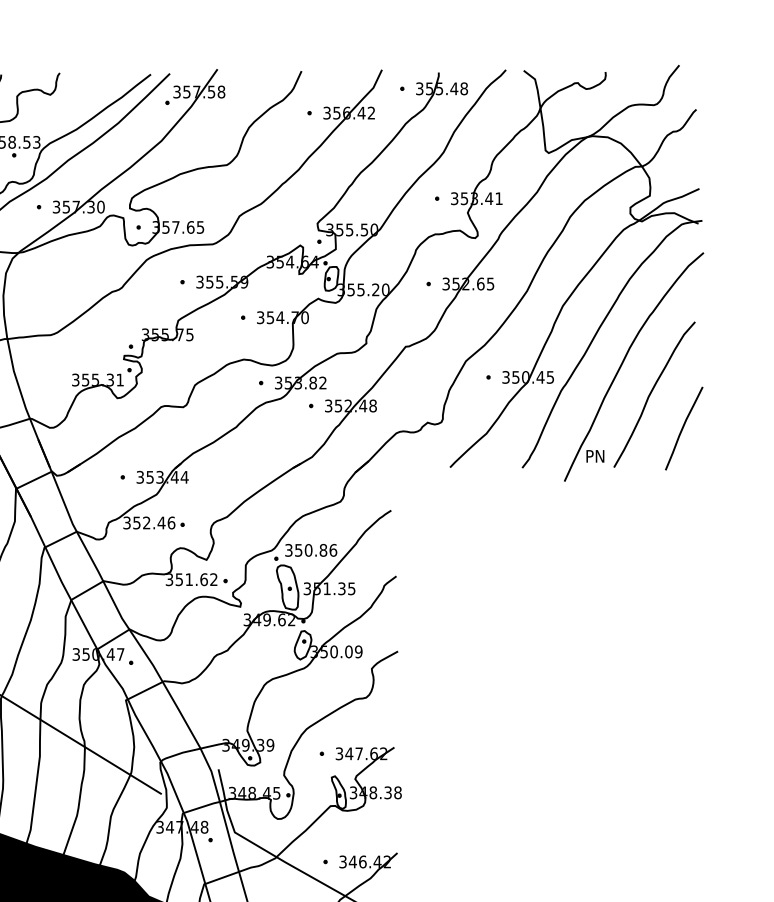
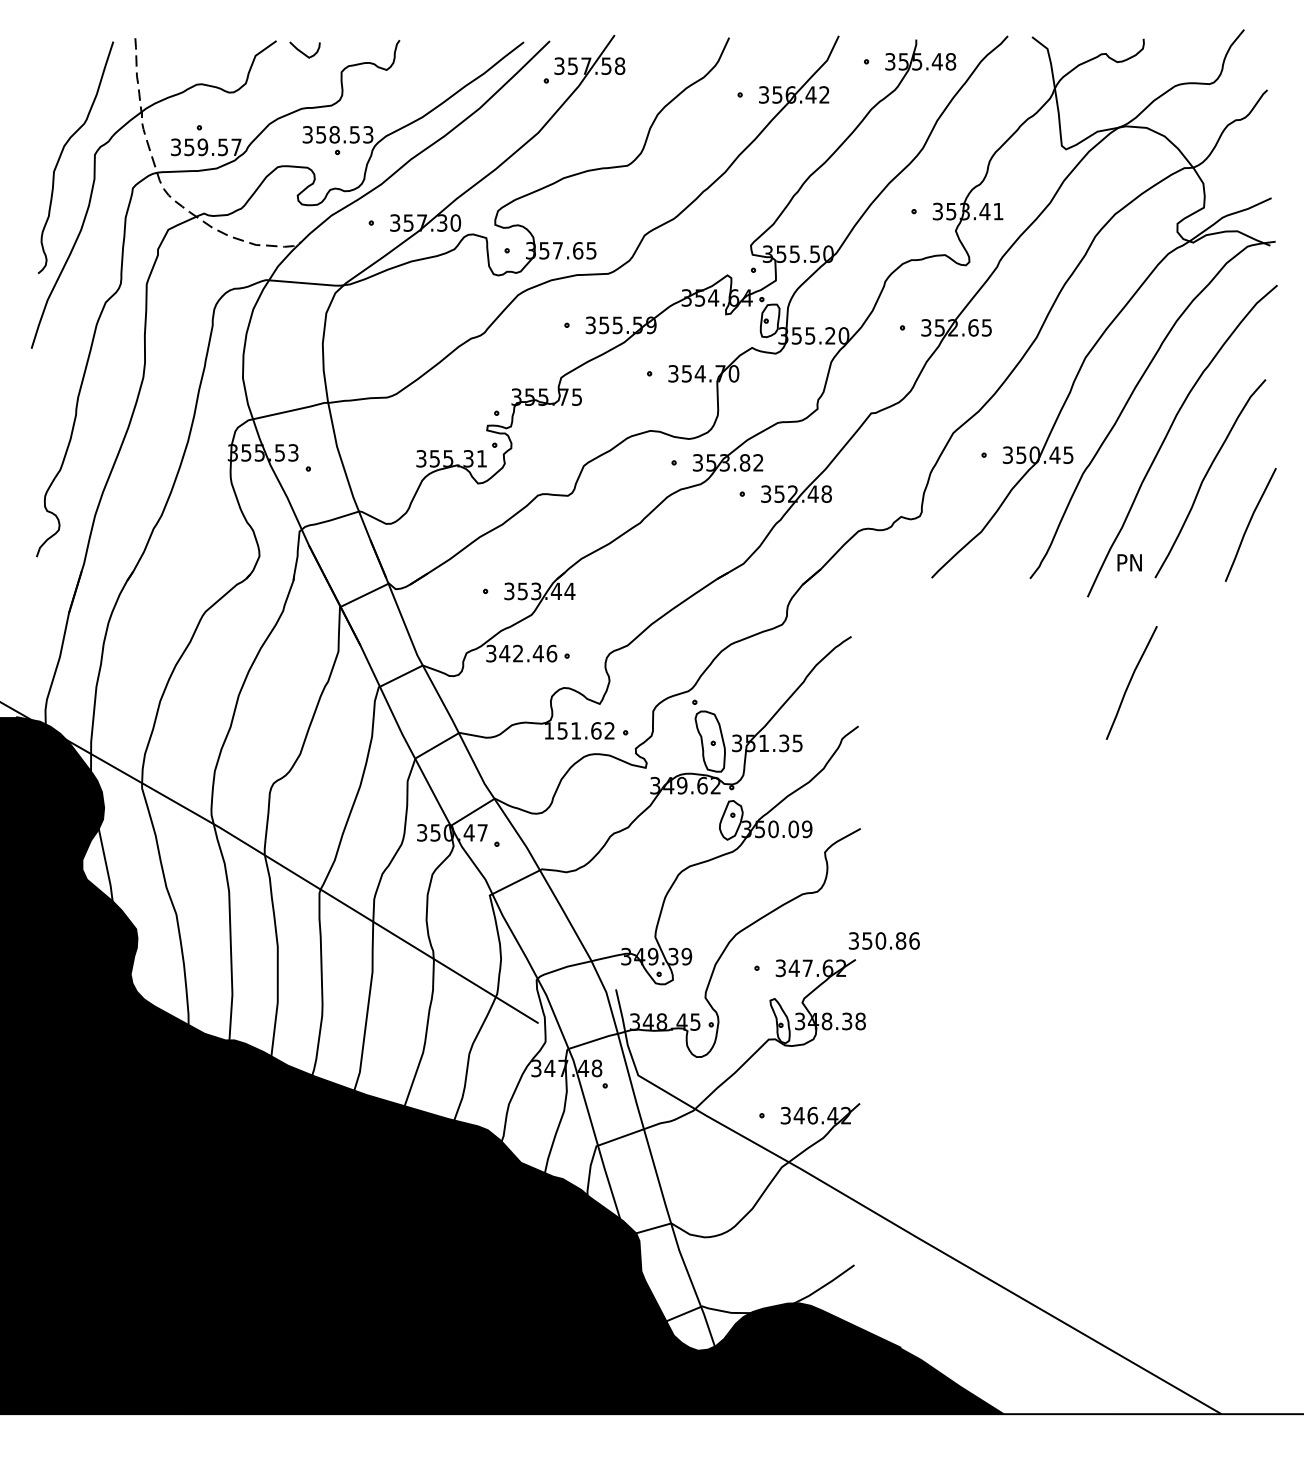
text: (136, 522) -> (504, 653), 352.46 -> 342.46
curve: (596, 543) -> (1131, 681), added
text: (311, 550) -> (884, 940), moved
text: (169, 579) -> (549, 730), 351.62 -> 151.62

